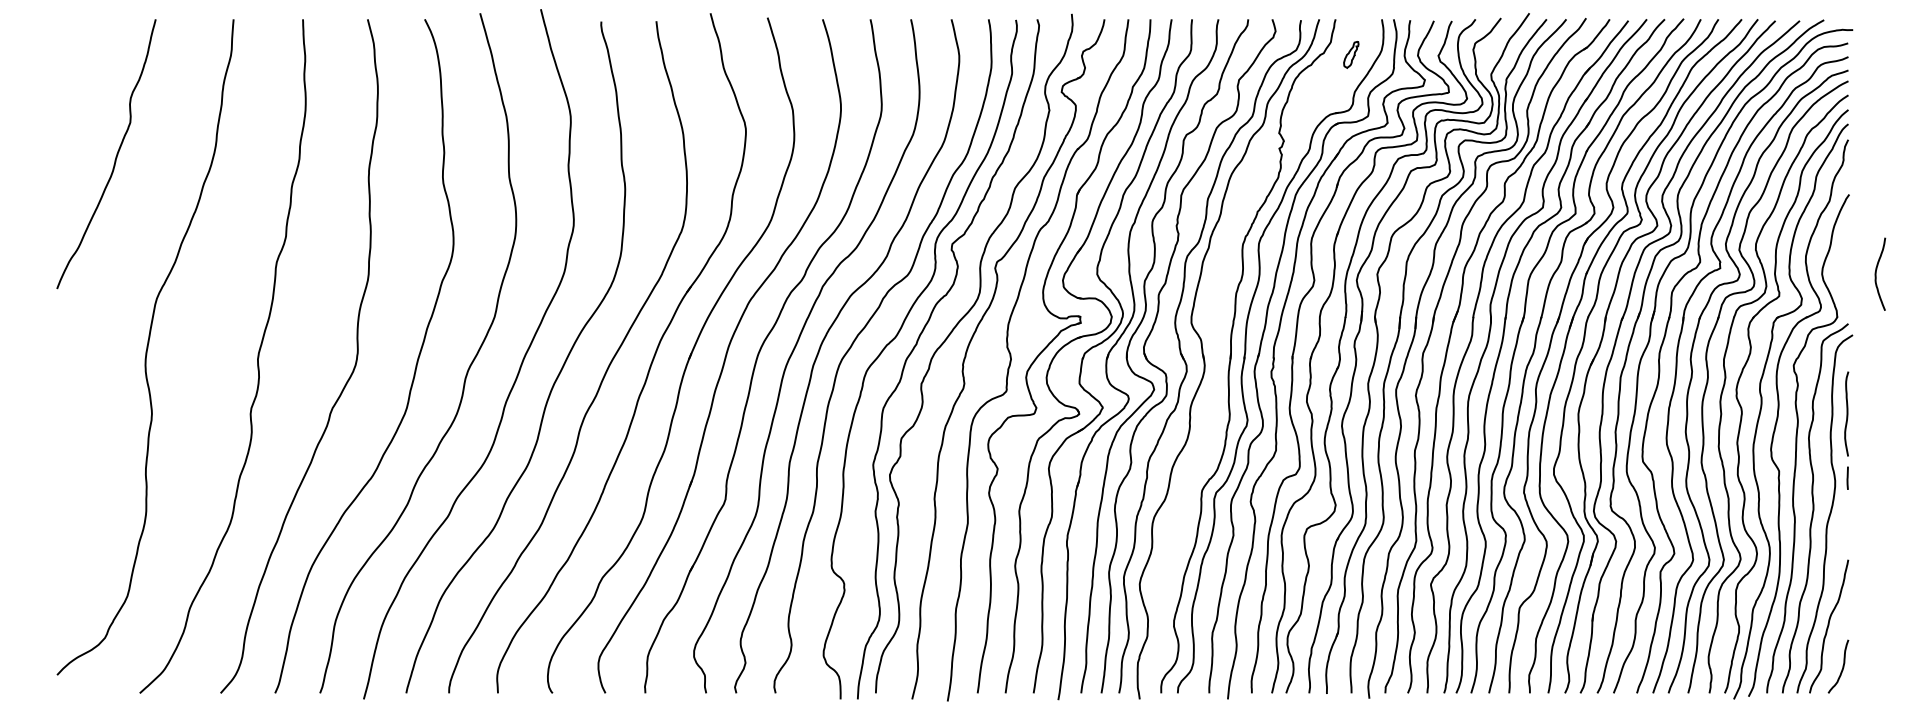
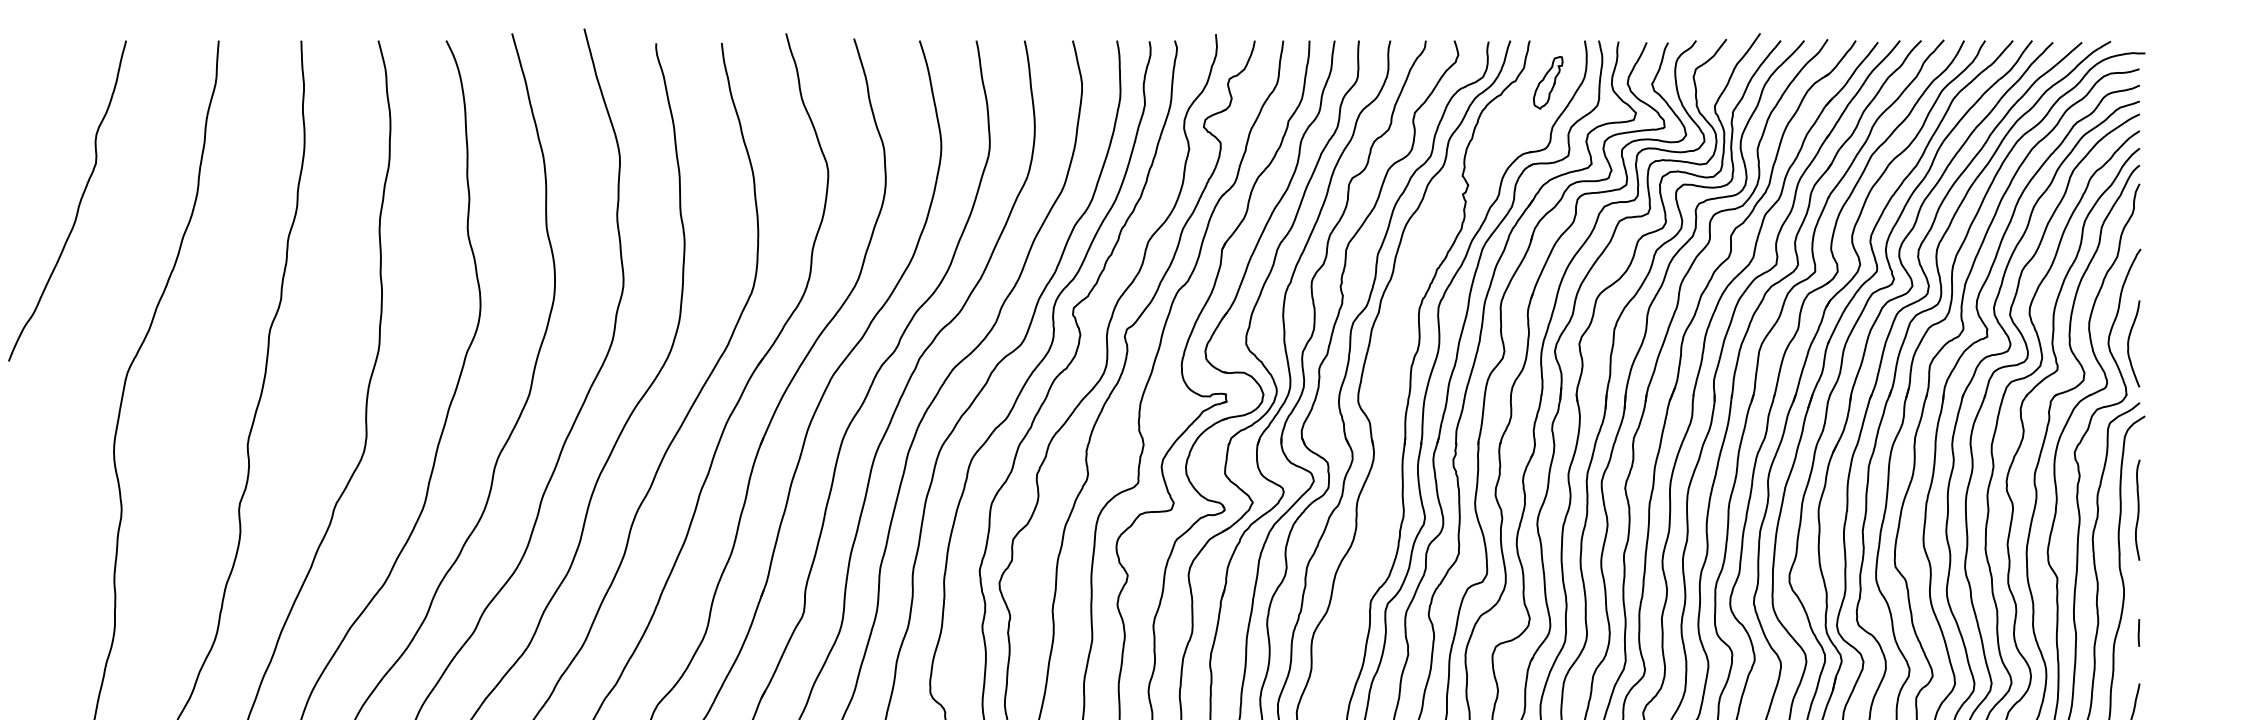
part: (1351, 54) -> (1548, 82), size x1.67
curve: (1876, 273) -> (2129, 342), moved
line: (1847, 477) -> (2138, 632), moved

